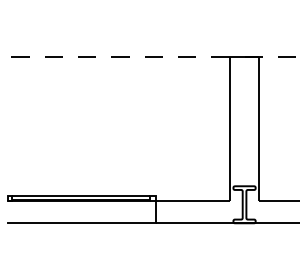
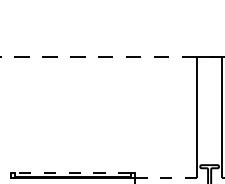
line: (80, 195) -> (72, 172), solid -> dashed
line: (192, 201) -> (165, 177), solid -> dashed

